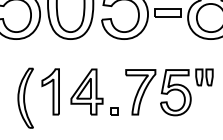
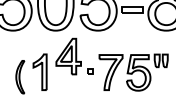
part: (94, 91) -> (74, 56), moved
part: (25, 97) -> (20, 76), size x0.7

